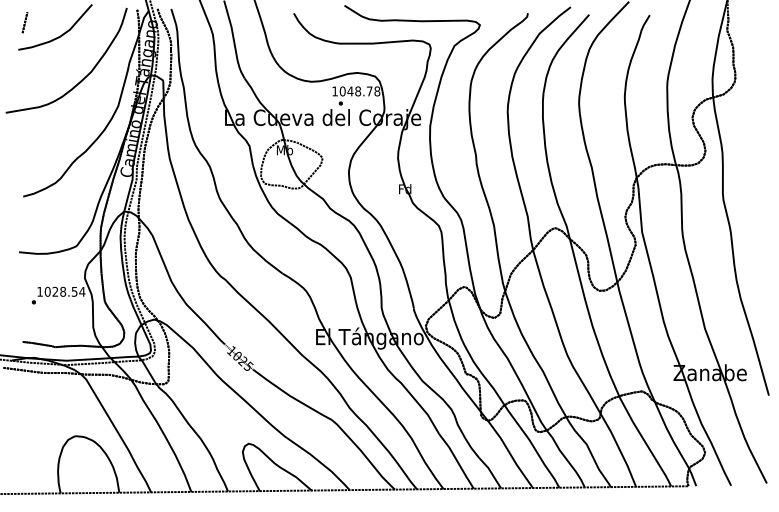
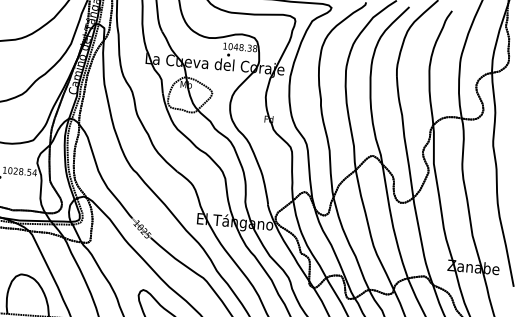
text: (369, 91) -> (249, 48), 1048.78 -> 1048.38

